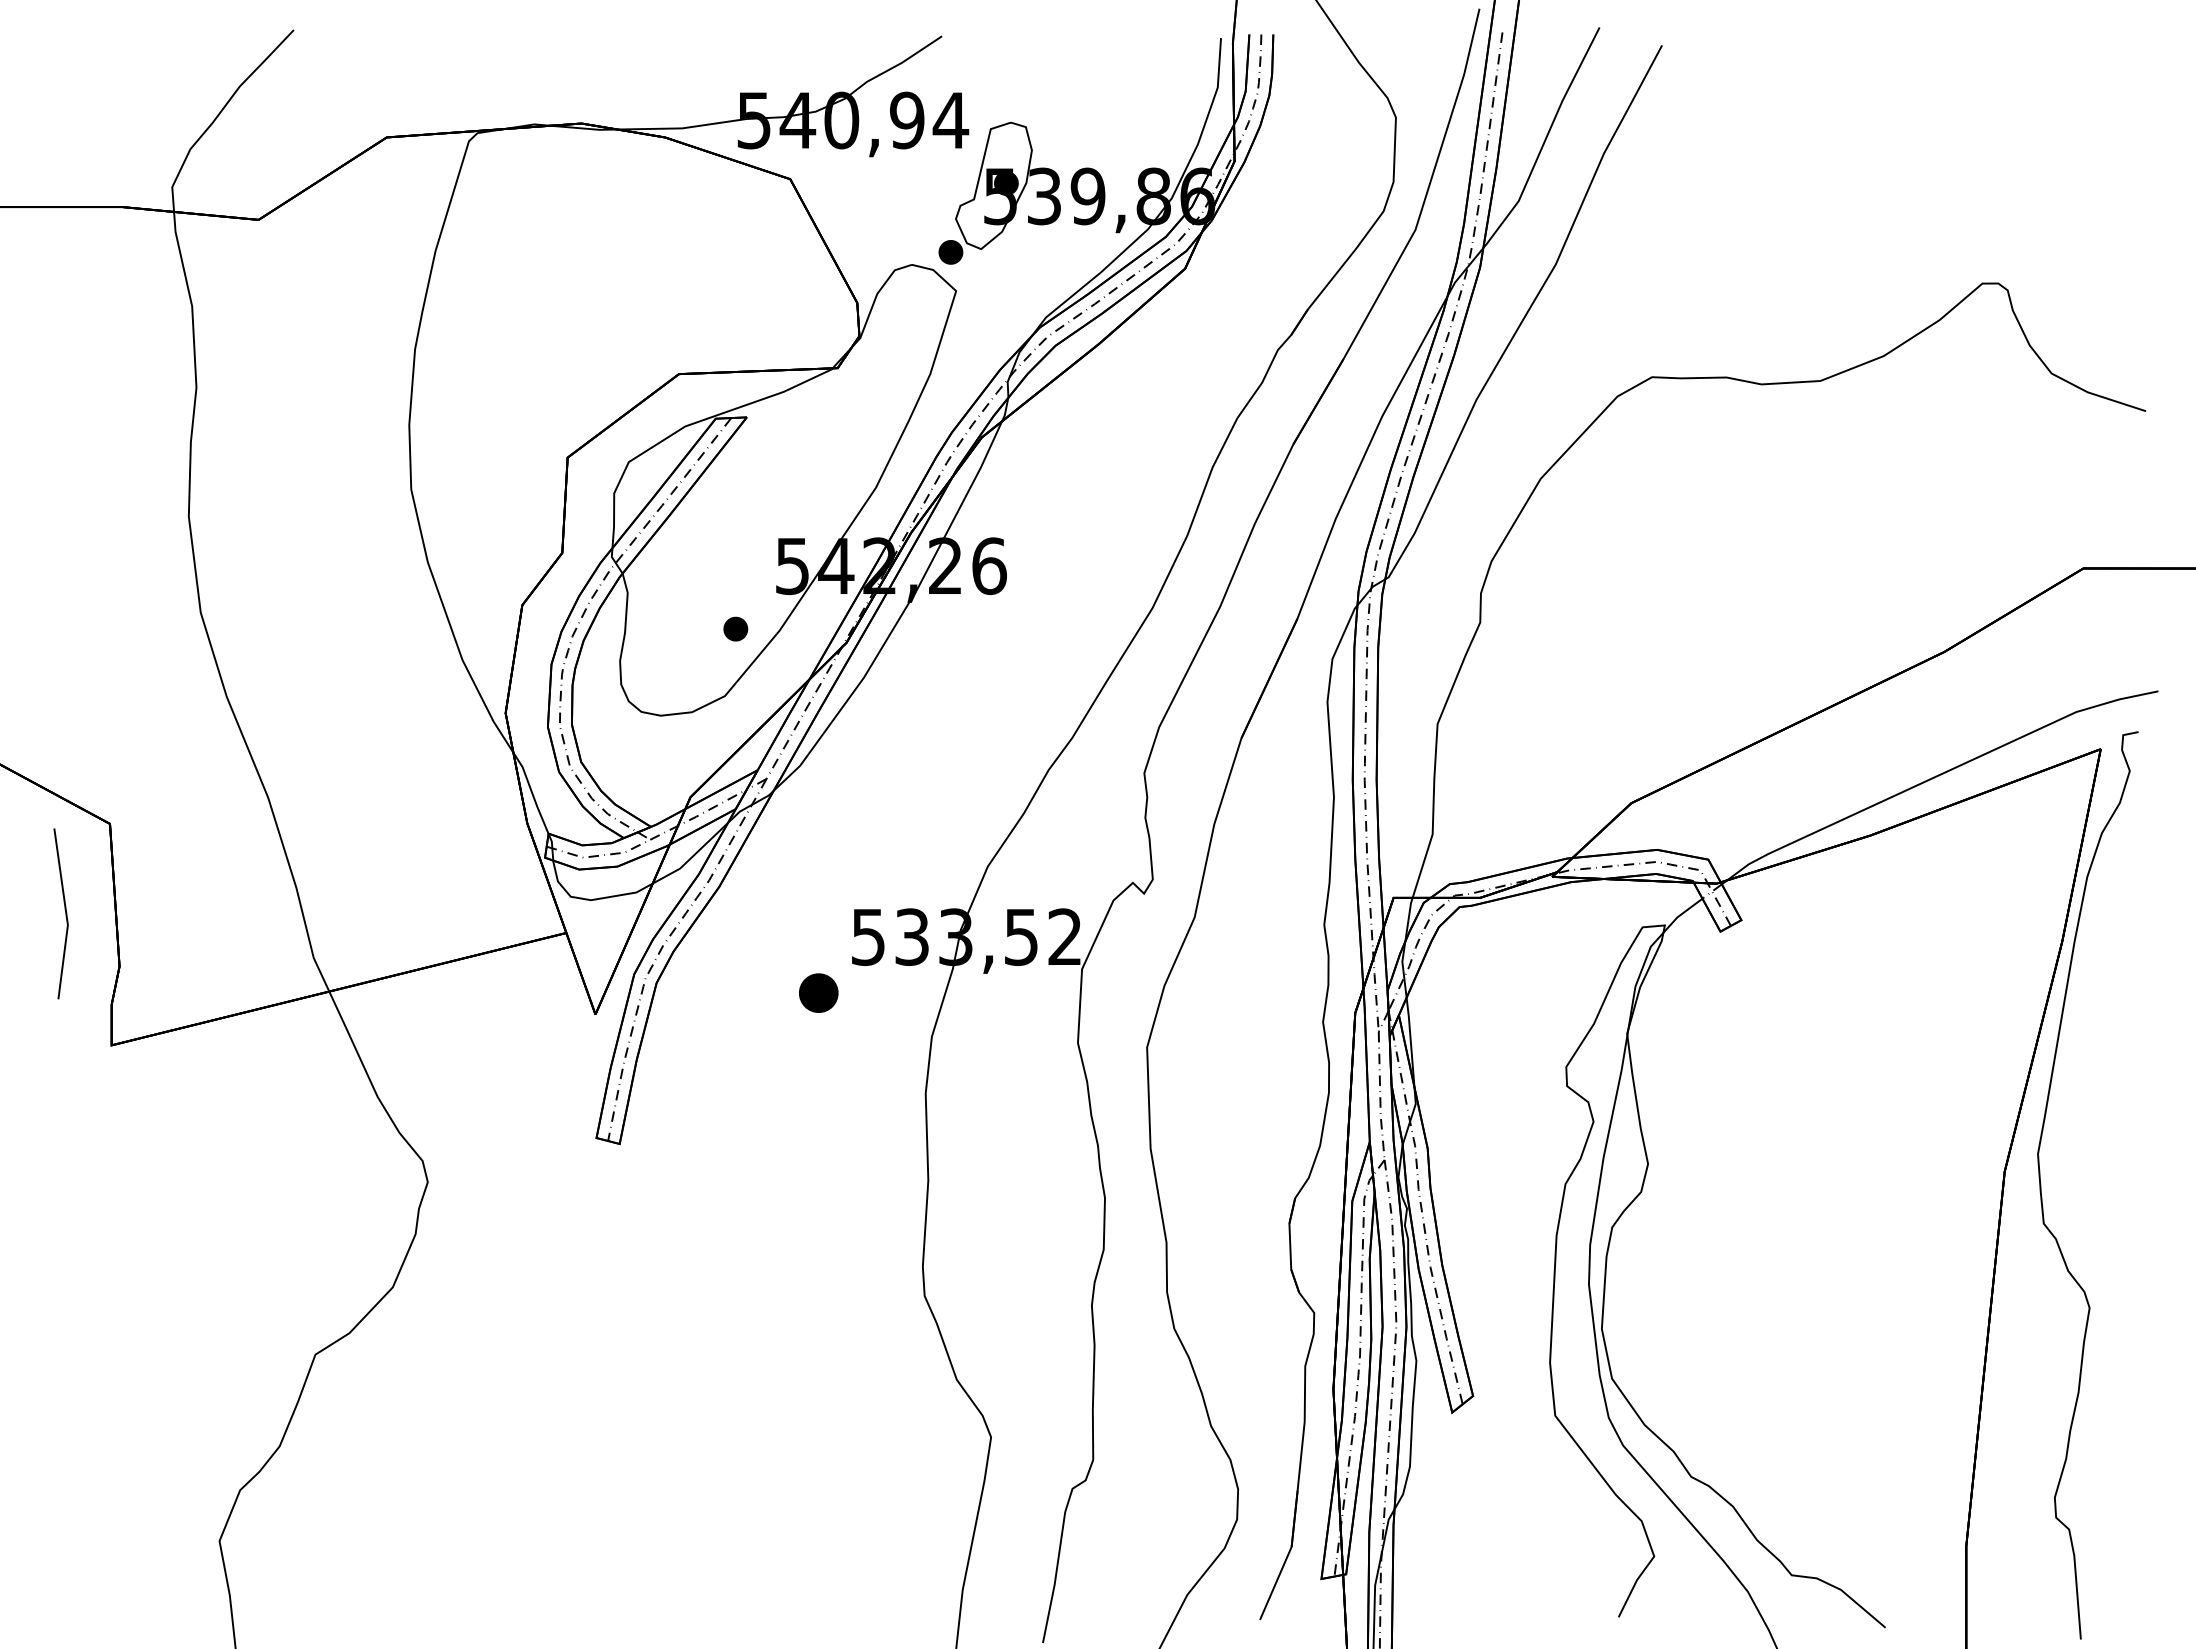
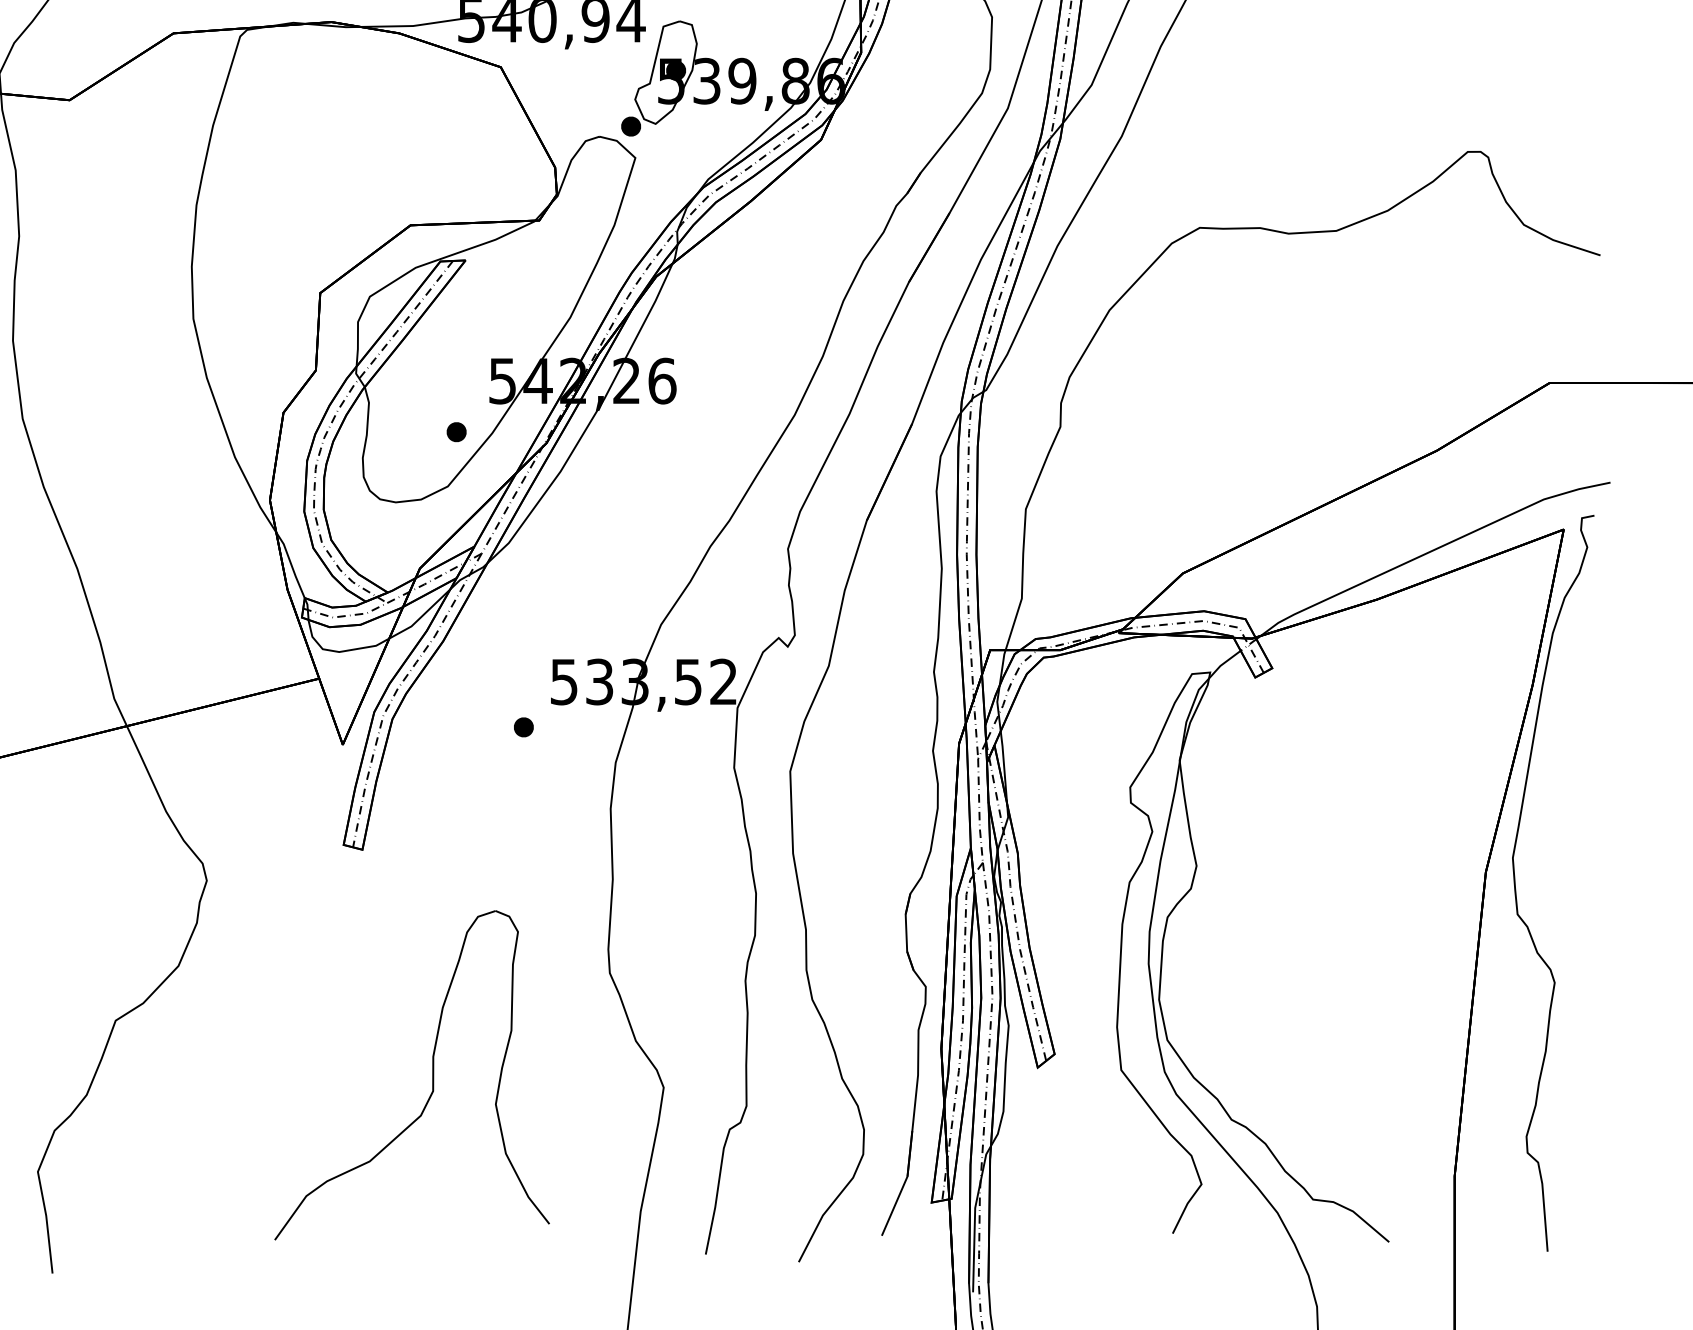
part: (818, 992) -> (523, 726), size x0.62
part: (706, 1421) -> (432, 1074), added

